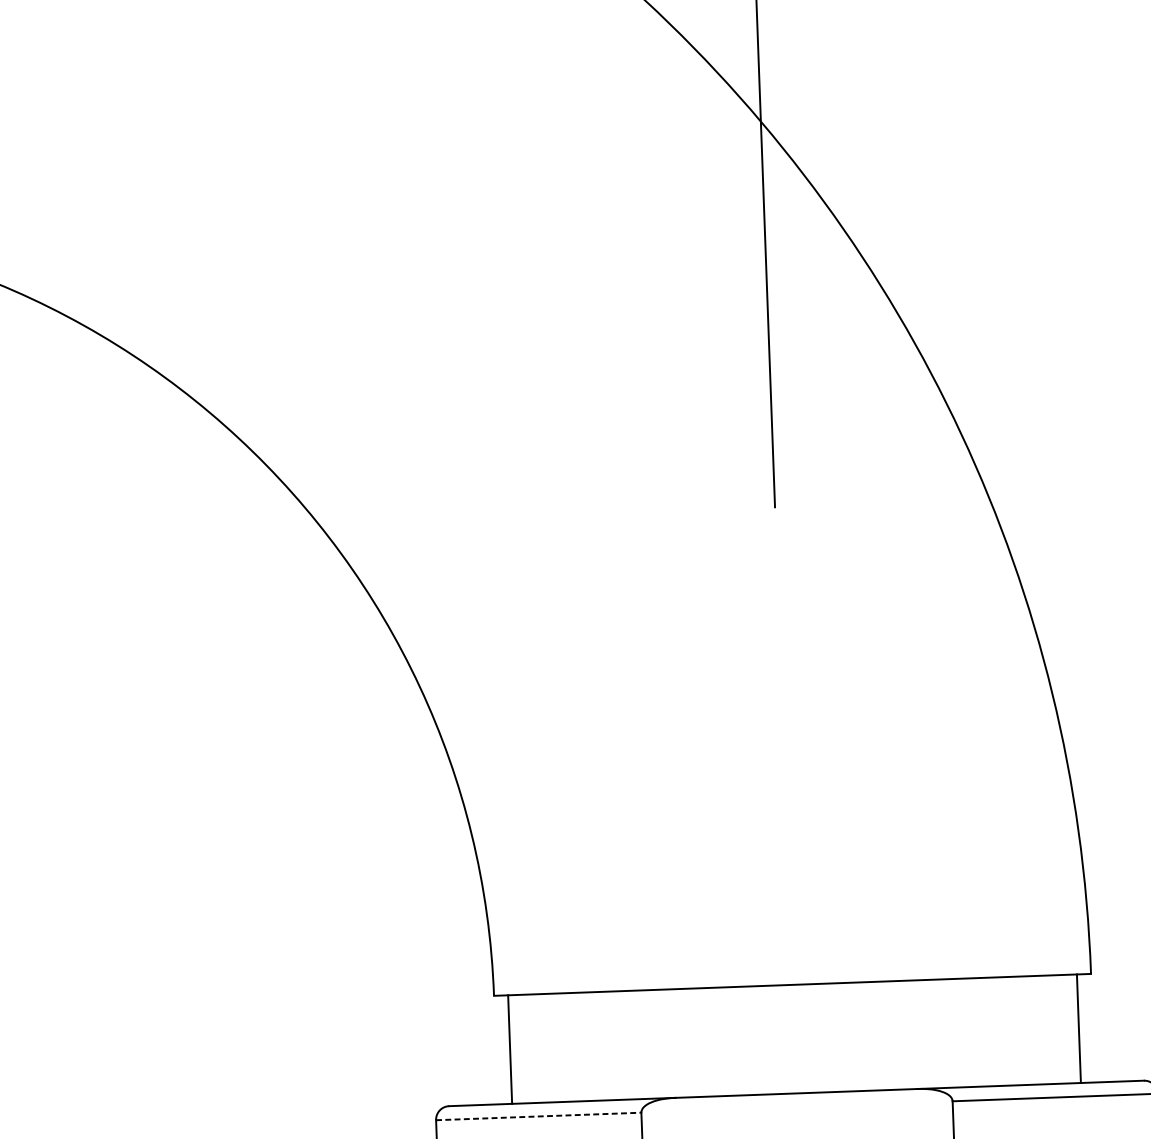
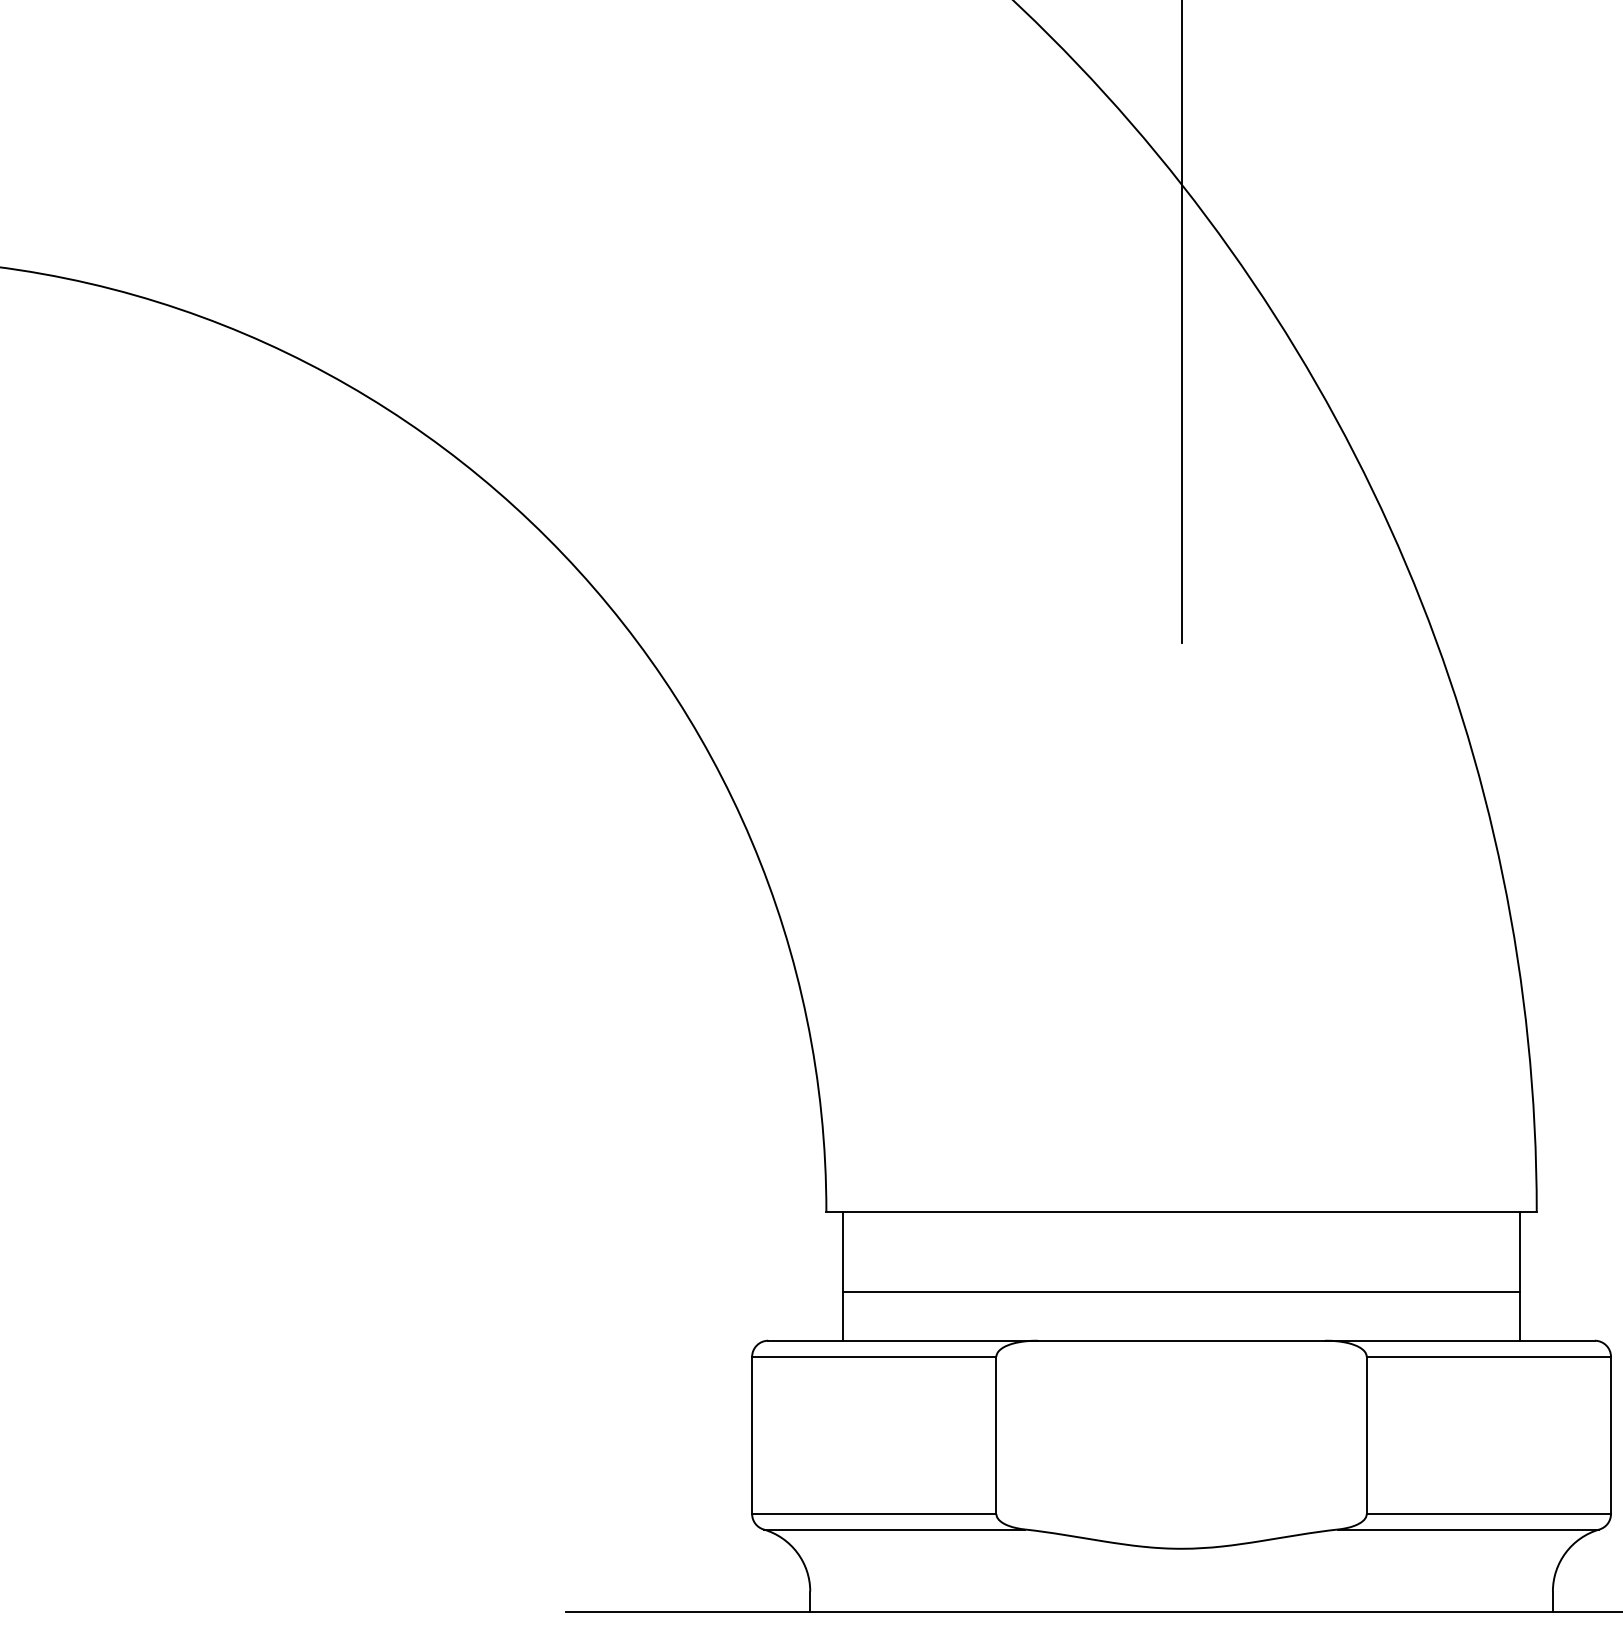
line: (794, 1052) -> (1181, 1292), added
line: (538, 1116) -> (874, 1356), dashed -> solid

